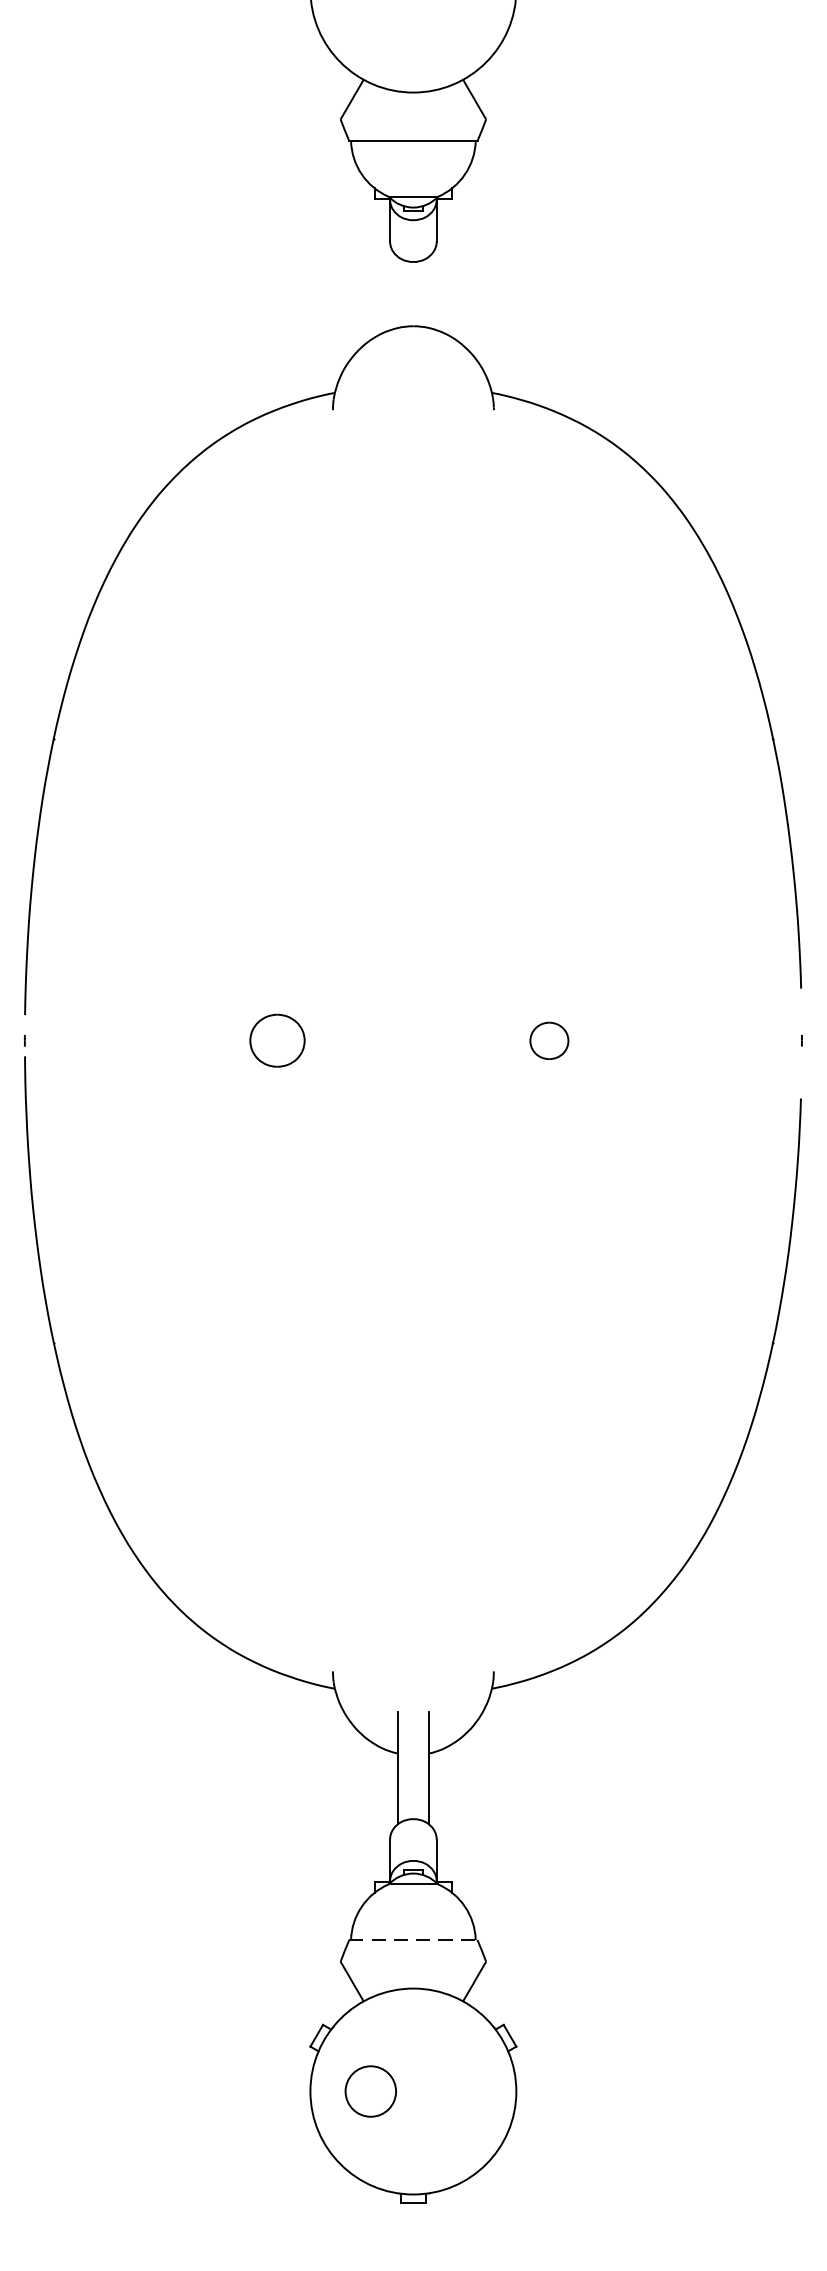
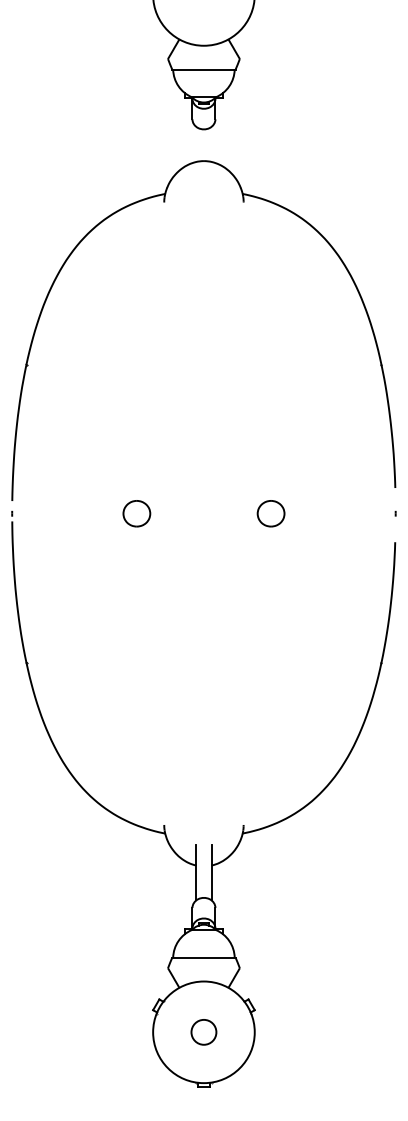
part: (548, 1040) -> (270, 513), size x1.43
line: (412, 1939) -> (203, 957), dashed -> solid
circle: (369, 2091) -> (203, 1032), moved

